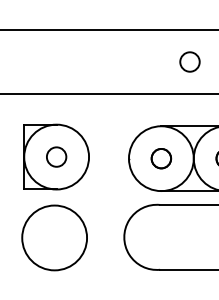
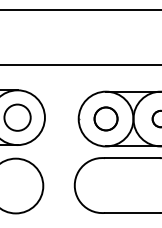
circle: (189, 61) -> (129, 36), removed
circle: (56, 156) -> (17, 117), size x1.6
part: (161, 158) -> (106, 118), size x1.4

